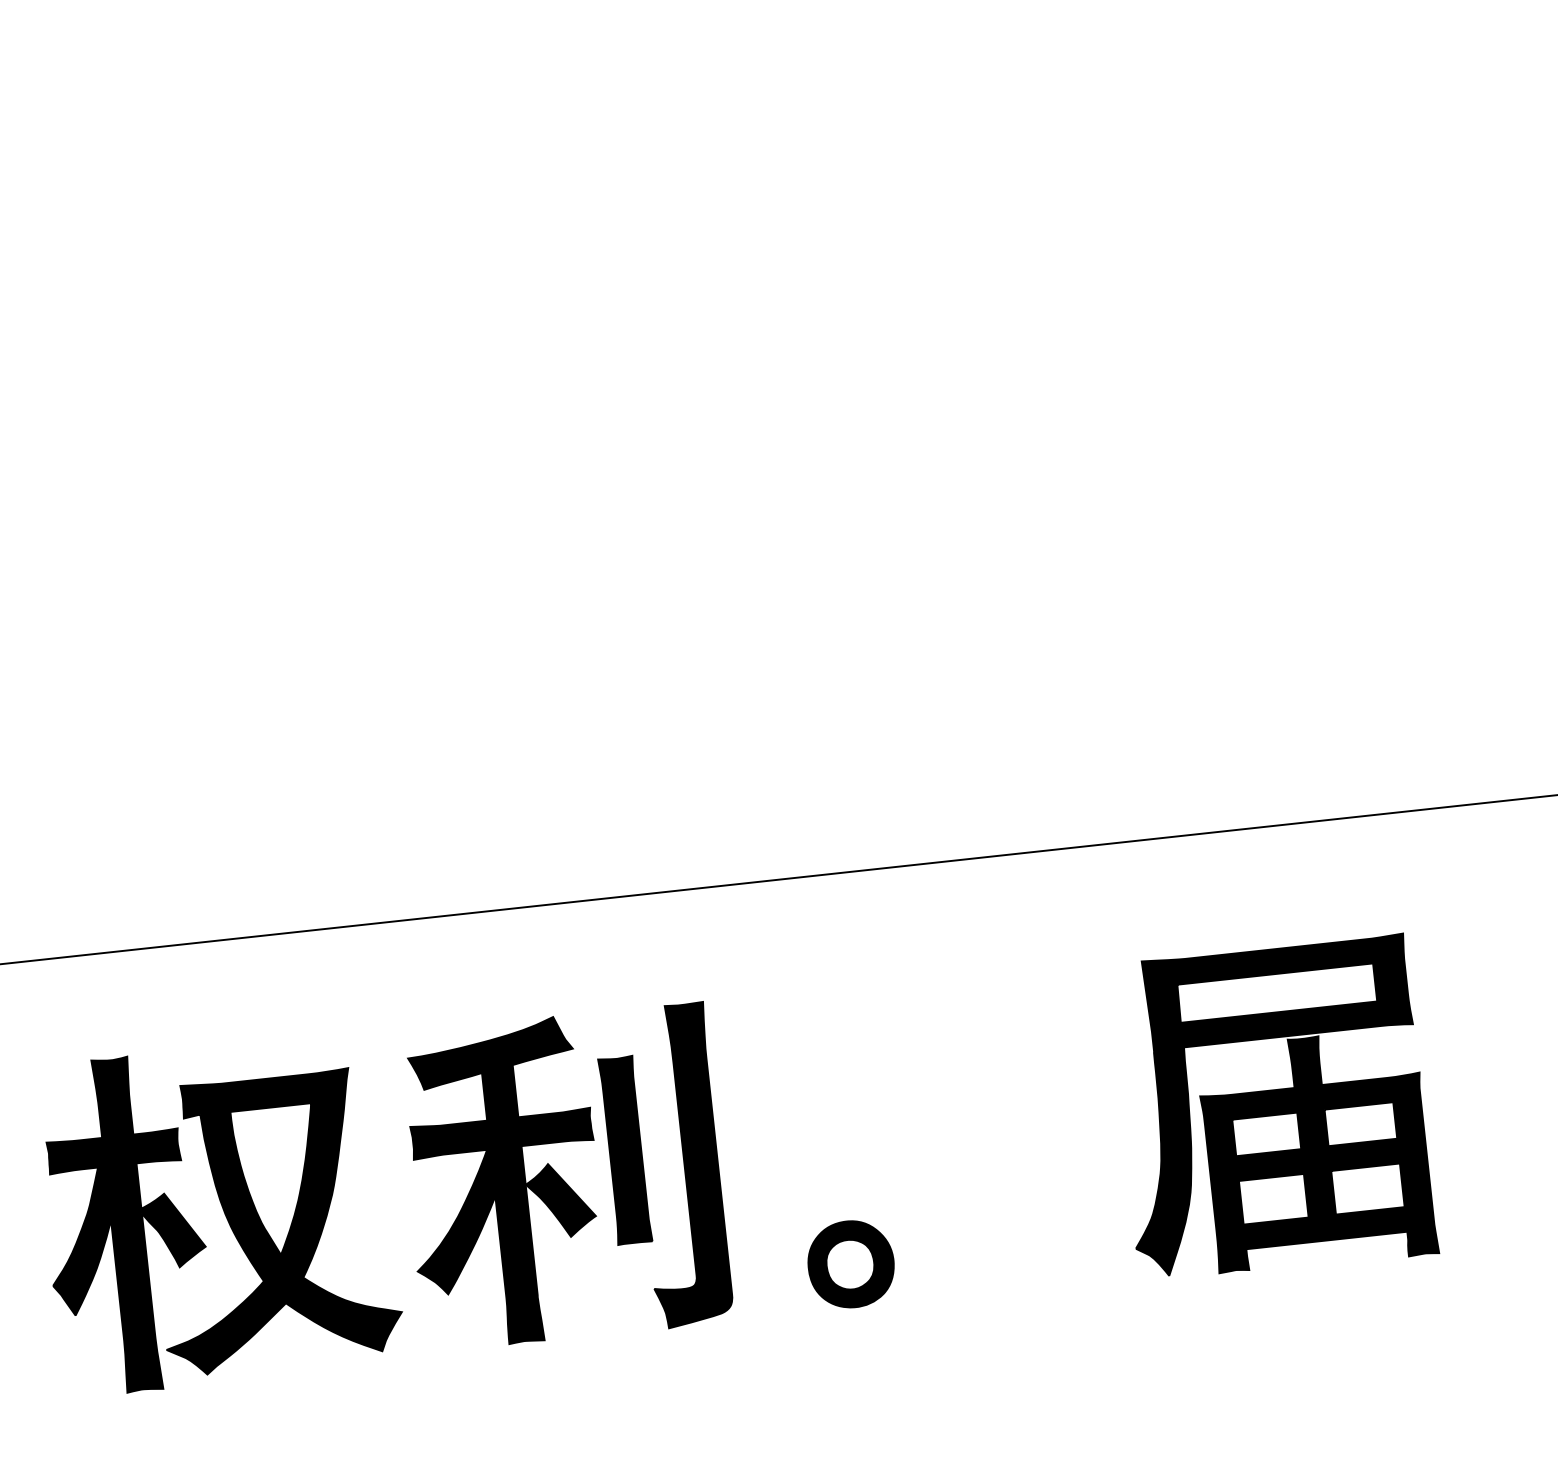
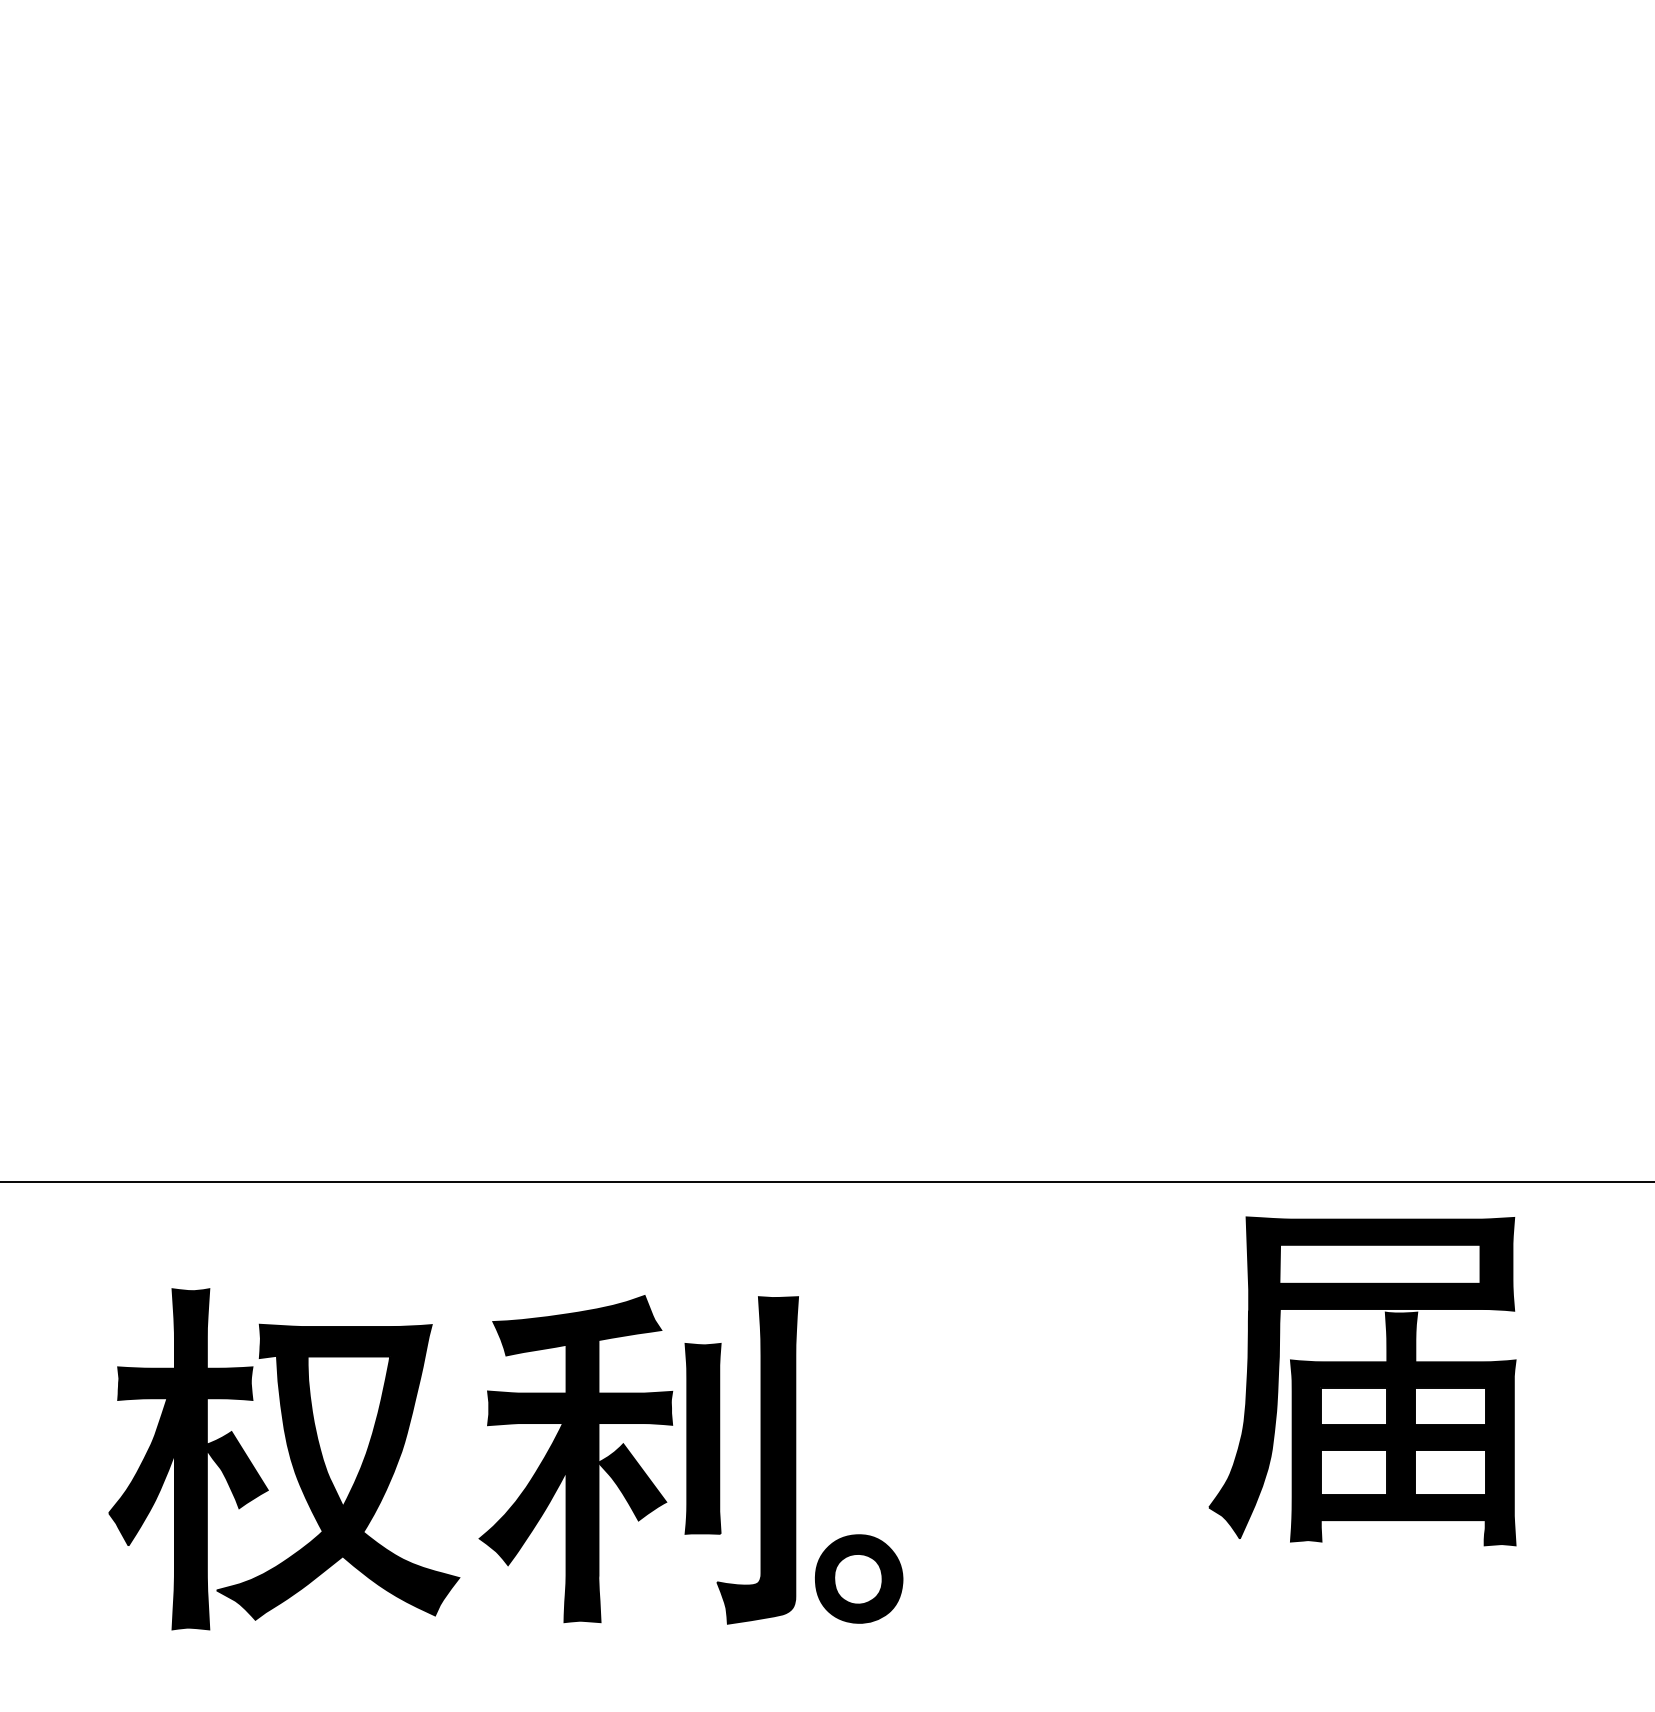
part: (1272, 1109) -> (1362, 1381), moved
part: (851, 1263) -> (859, 1578), moved

